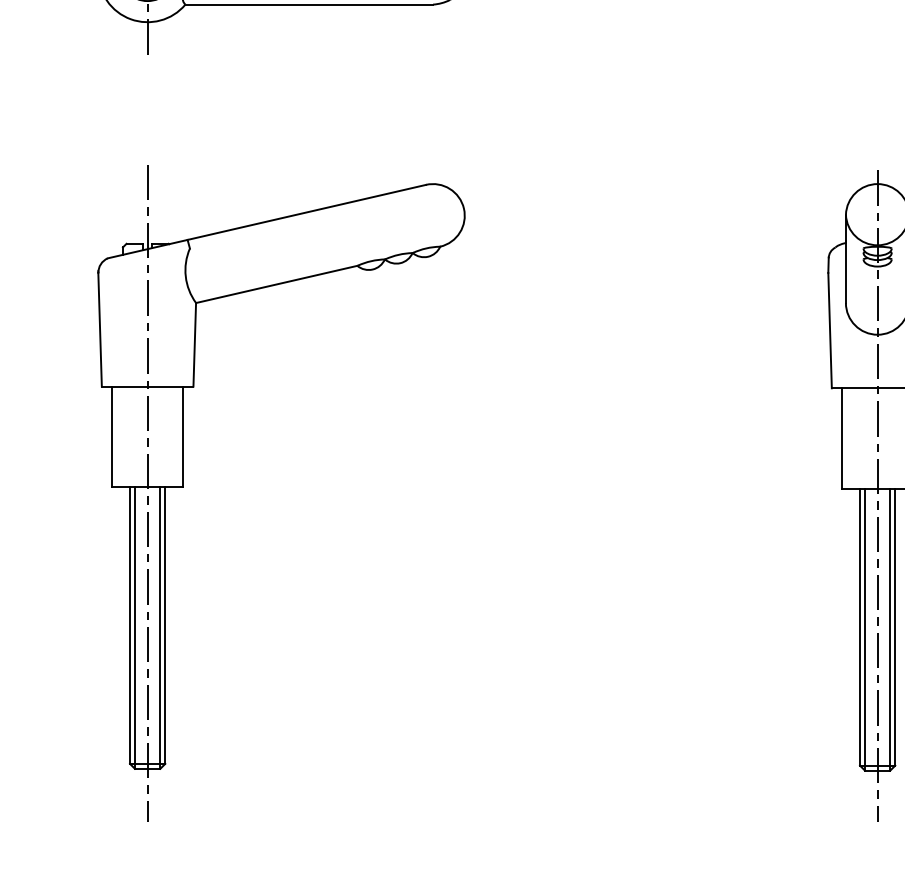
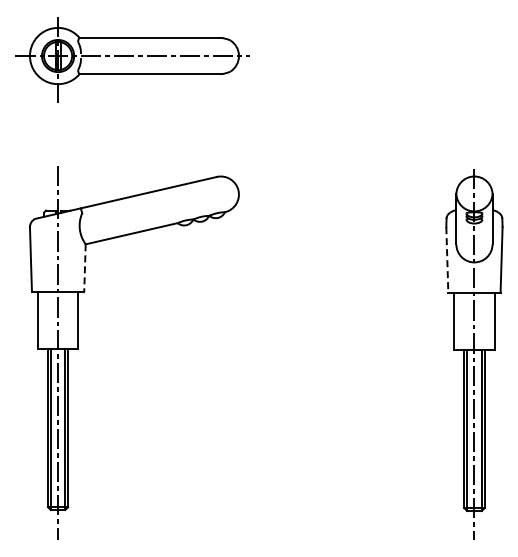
line: (830, 331) -> (447, 260), solid -> dashed
line: (193, 345) -> (84, 268), solid -> dashed

